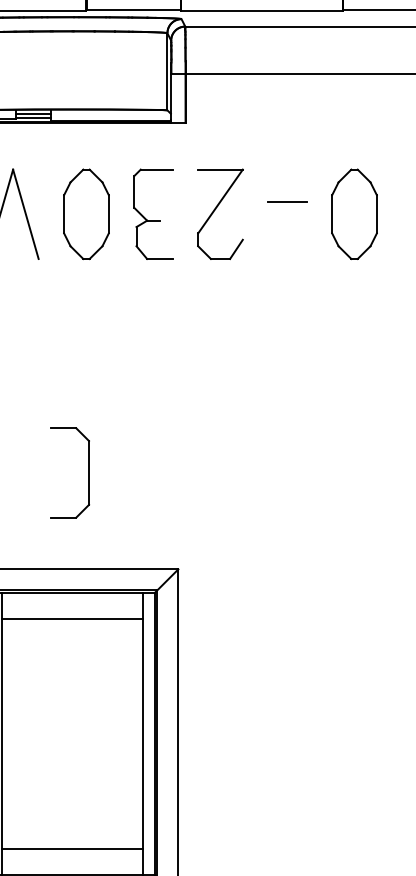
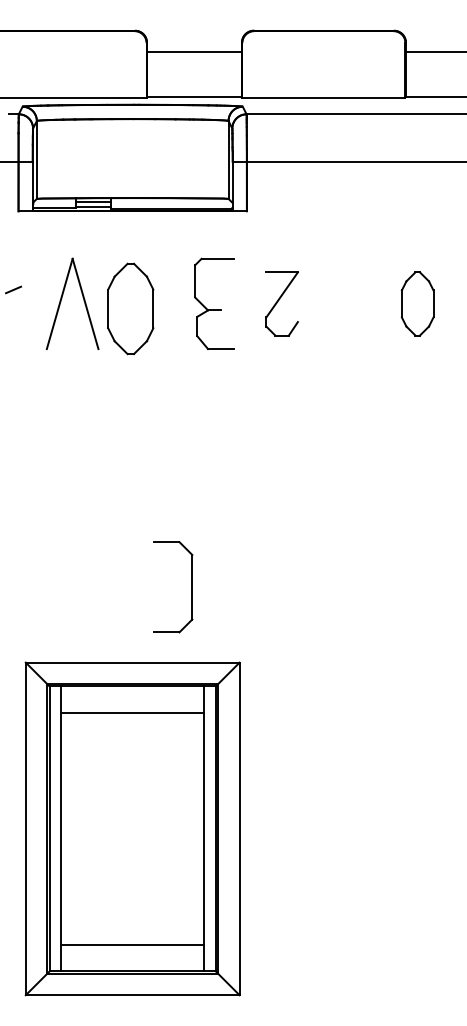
line: (287, 201) -> (349, 291), removed
part: (86, 213) -> (130, 308), moved
part: (219, 213) -> (281, 303), size x0.7
part: (354, 213) -> (417, 303), size x0.7
part: (88, 473) -> (191, 587), moved

